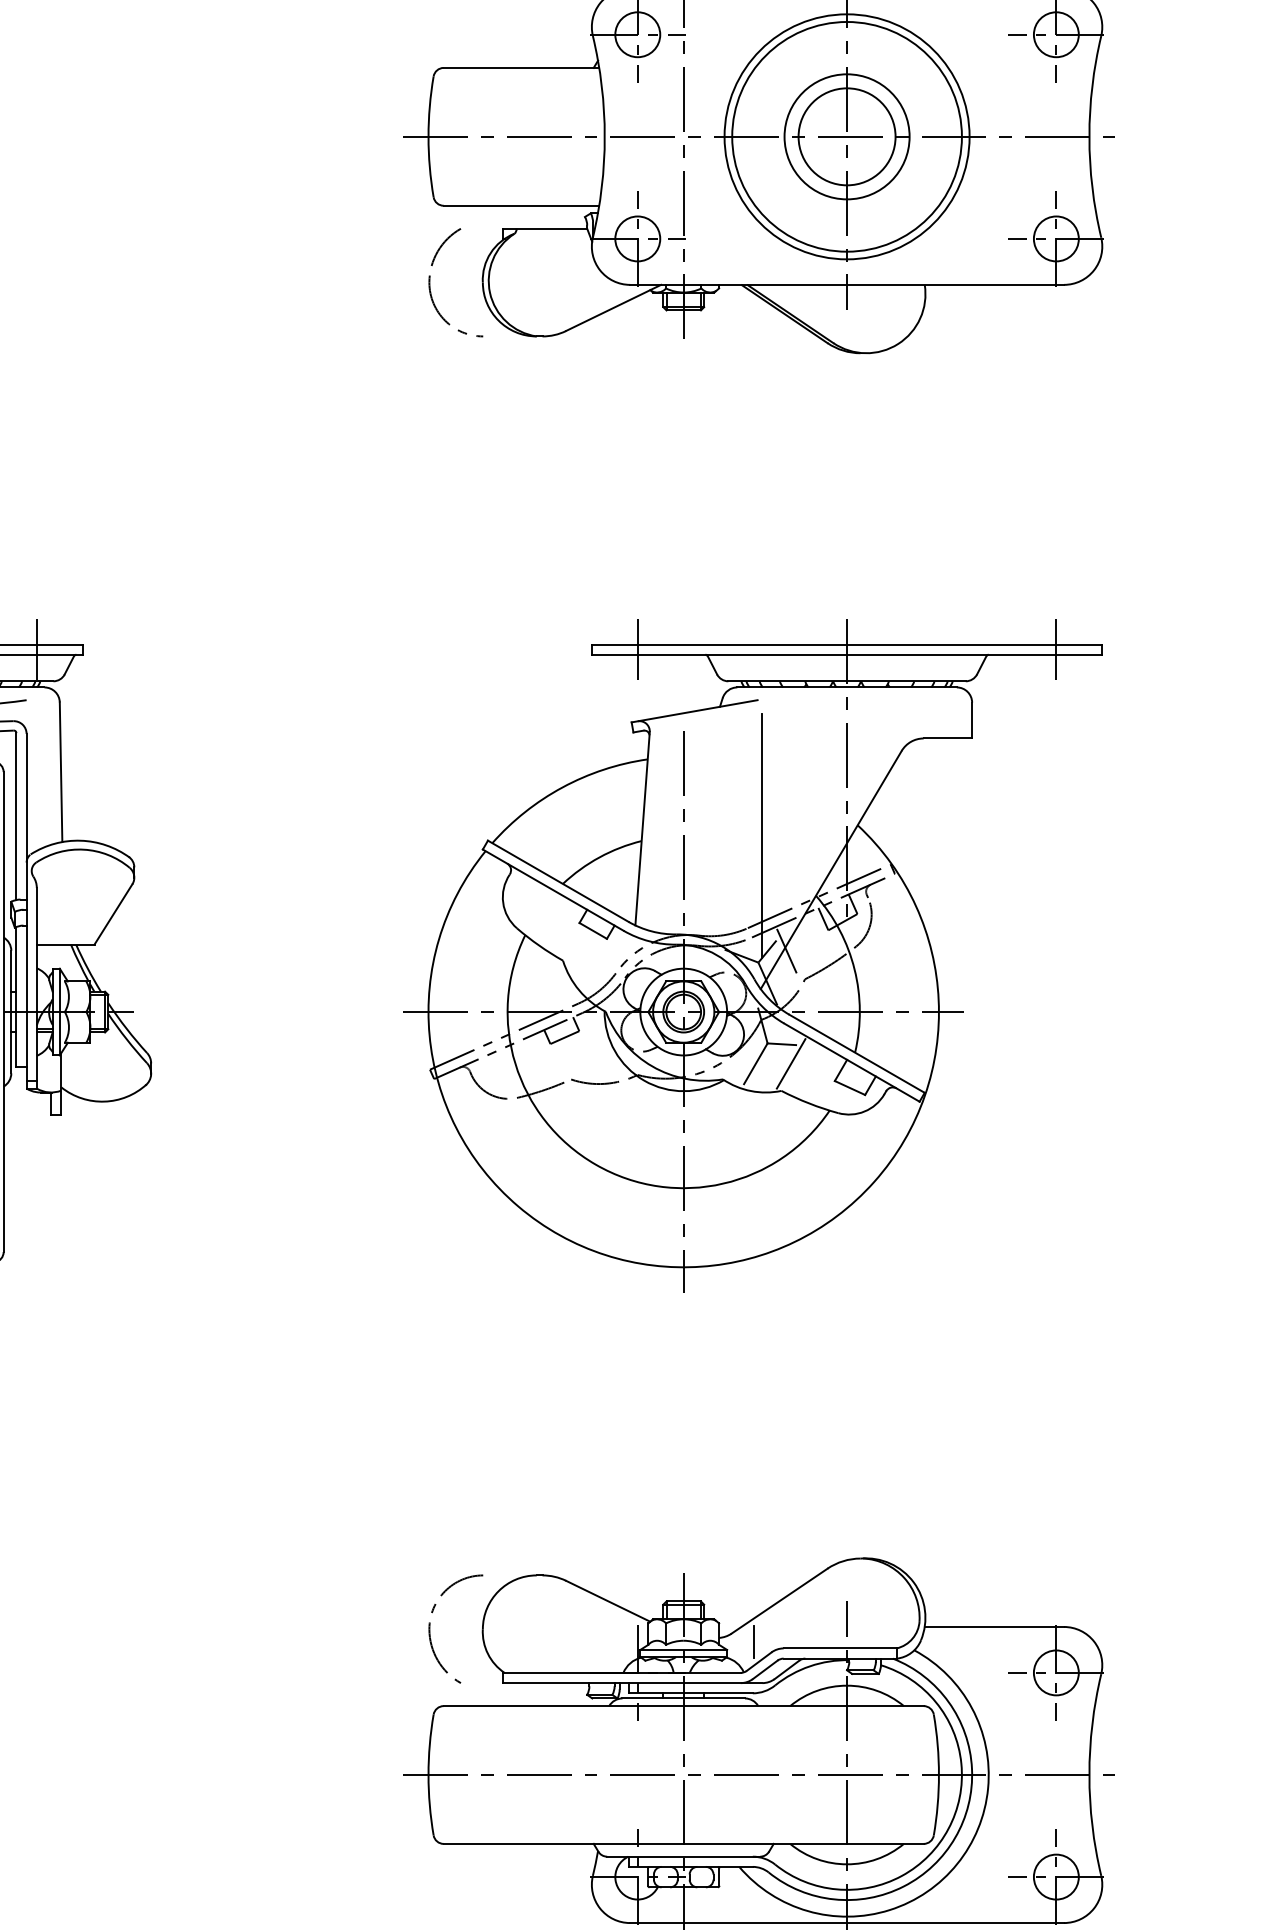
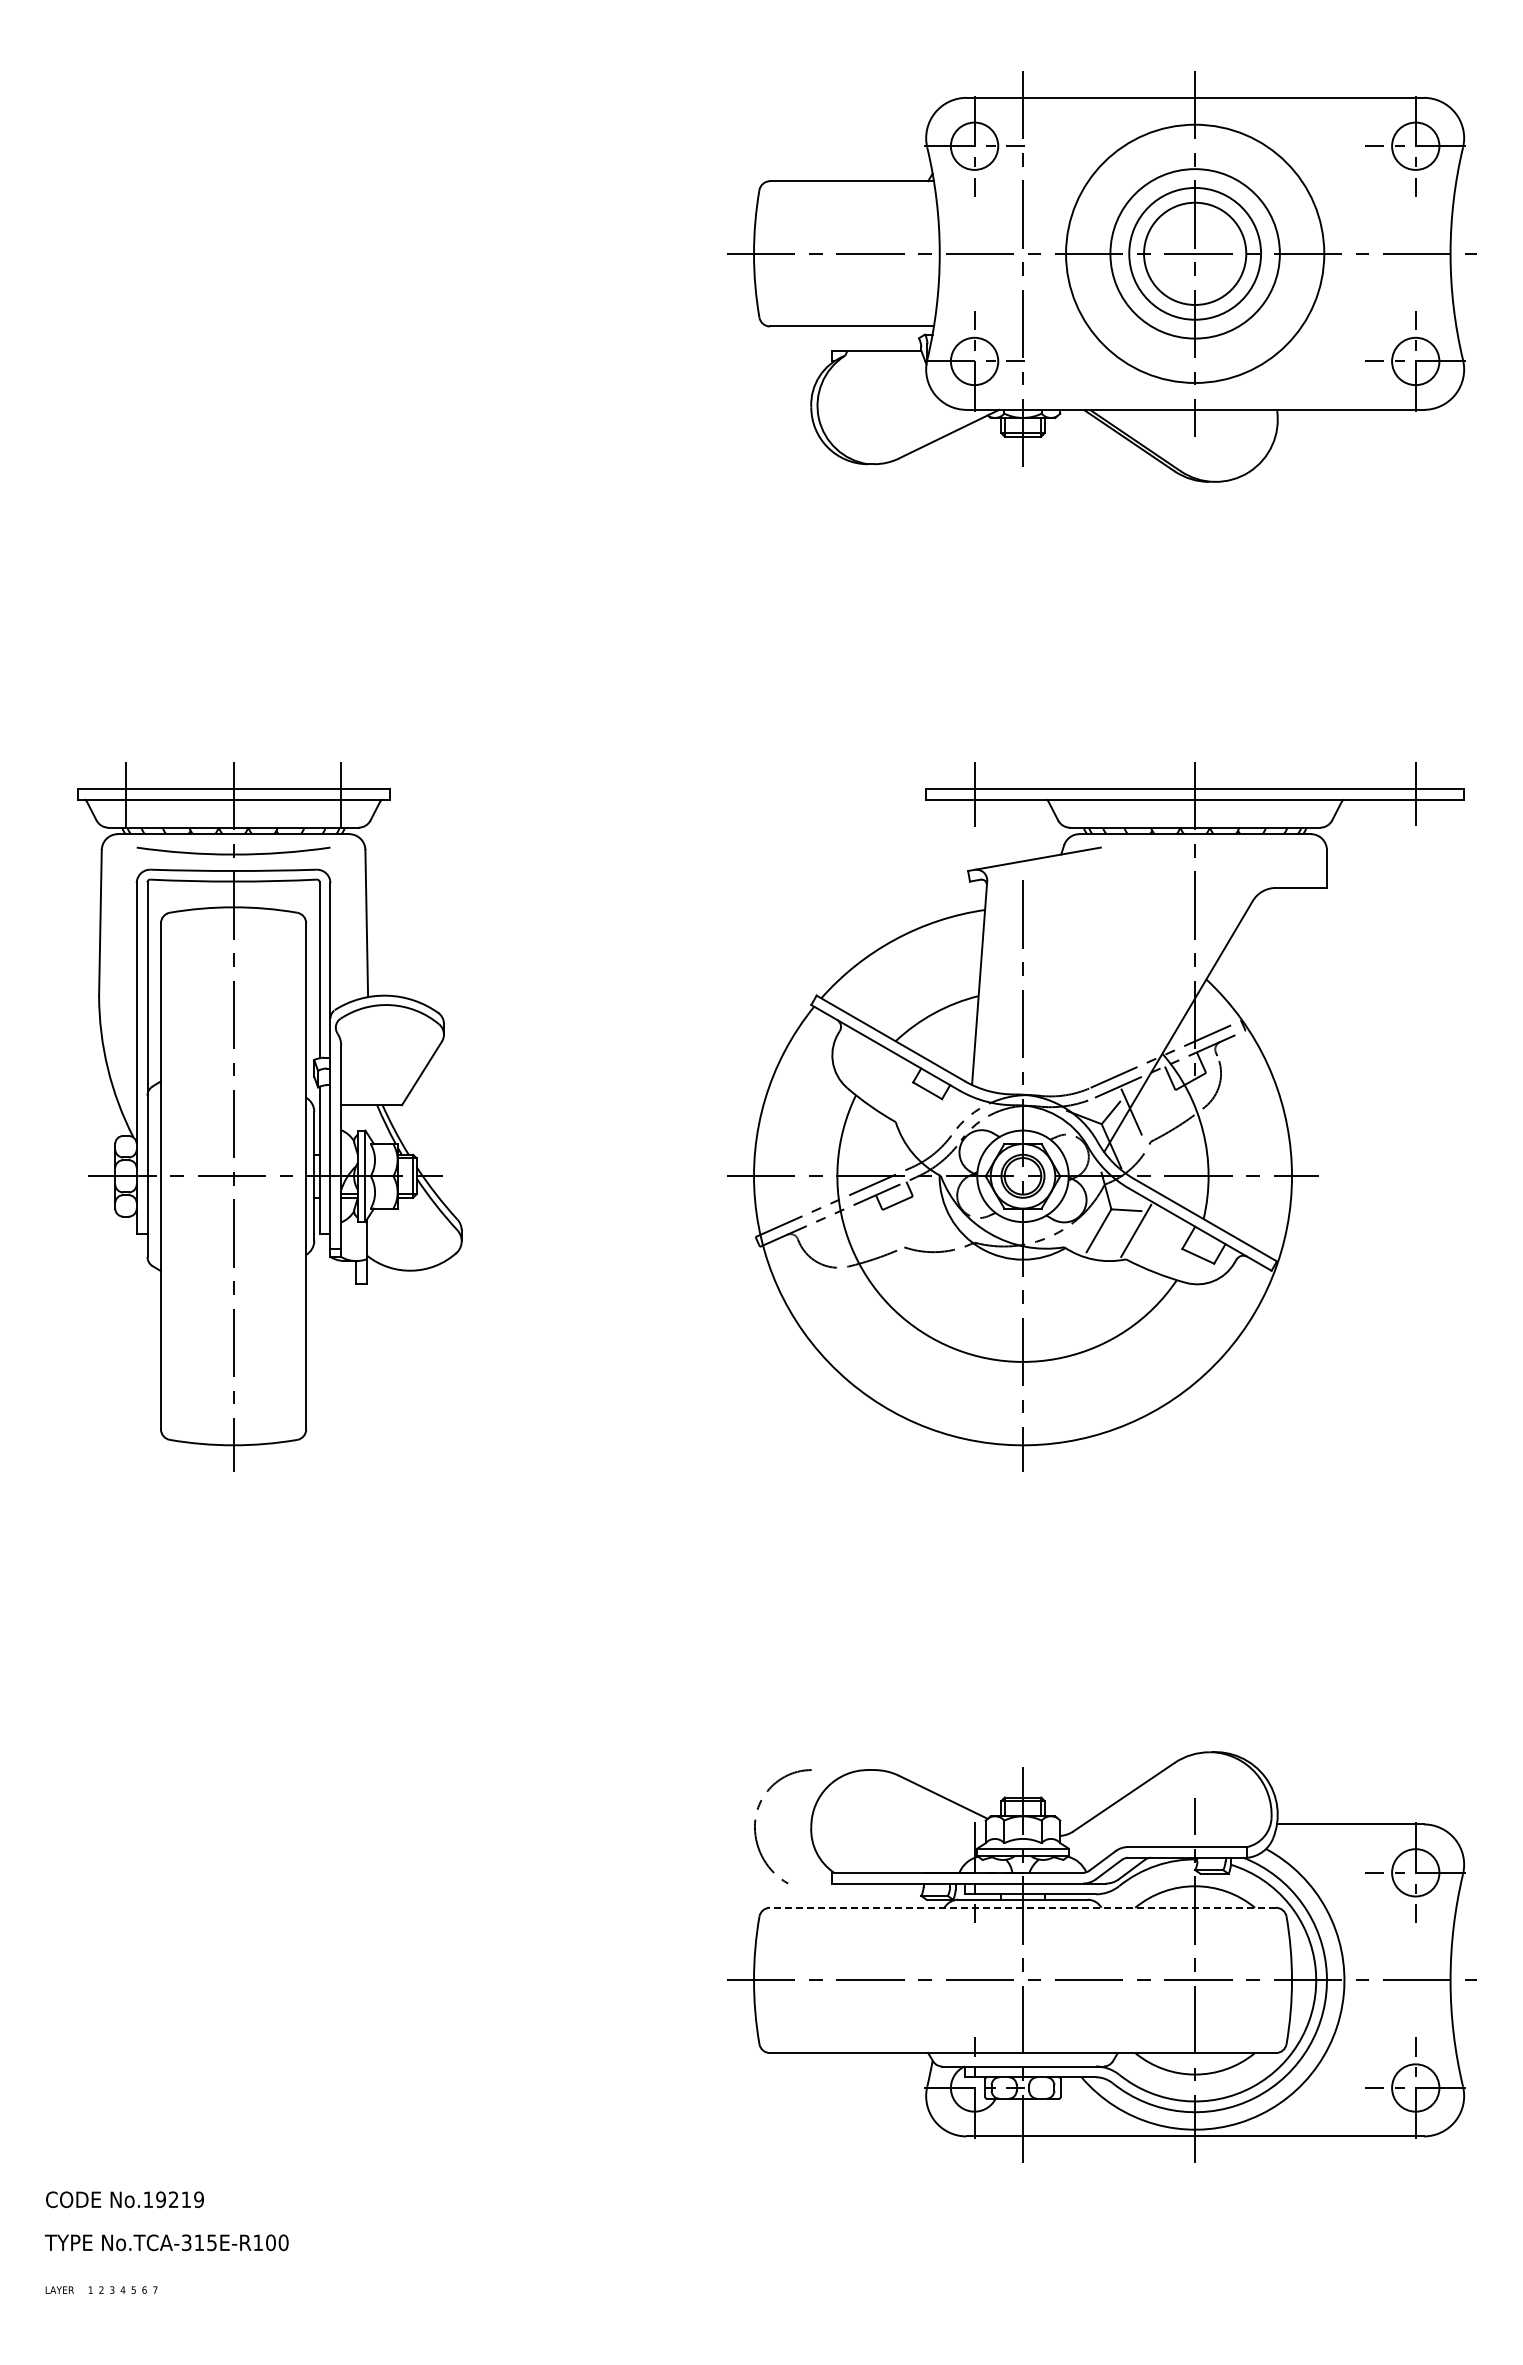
circle: (847, 136) -> (1195, 253), size x0.7
part: (430, 287) -> (756, 412), removed
line: (762, 834) -> (1105, 989), removed
line: (753, 1642) -> (1096, 1840), removed
line: (684, 1705) -> (1023, 1907), solid -> dashed

